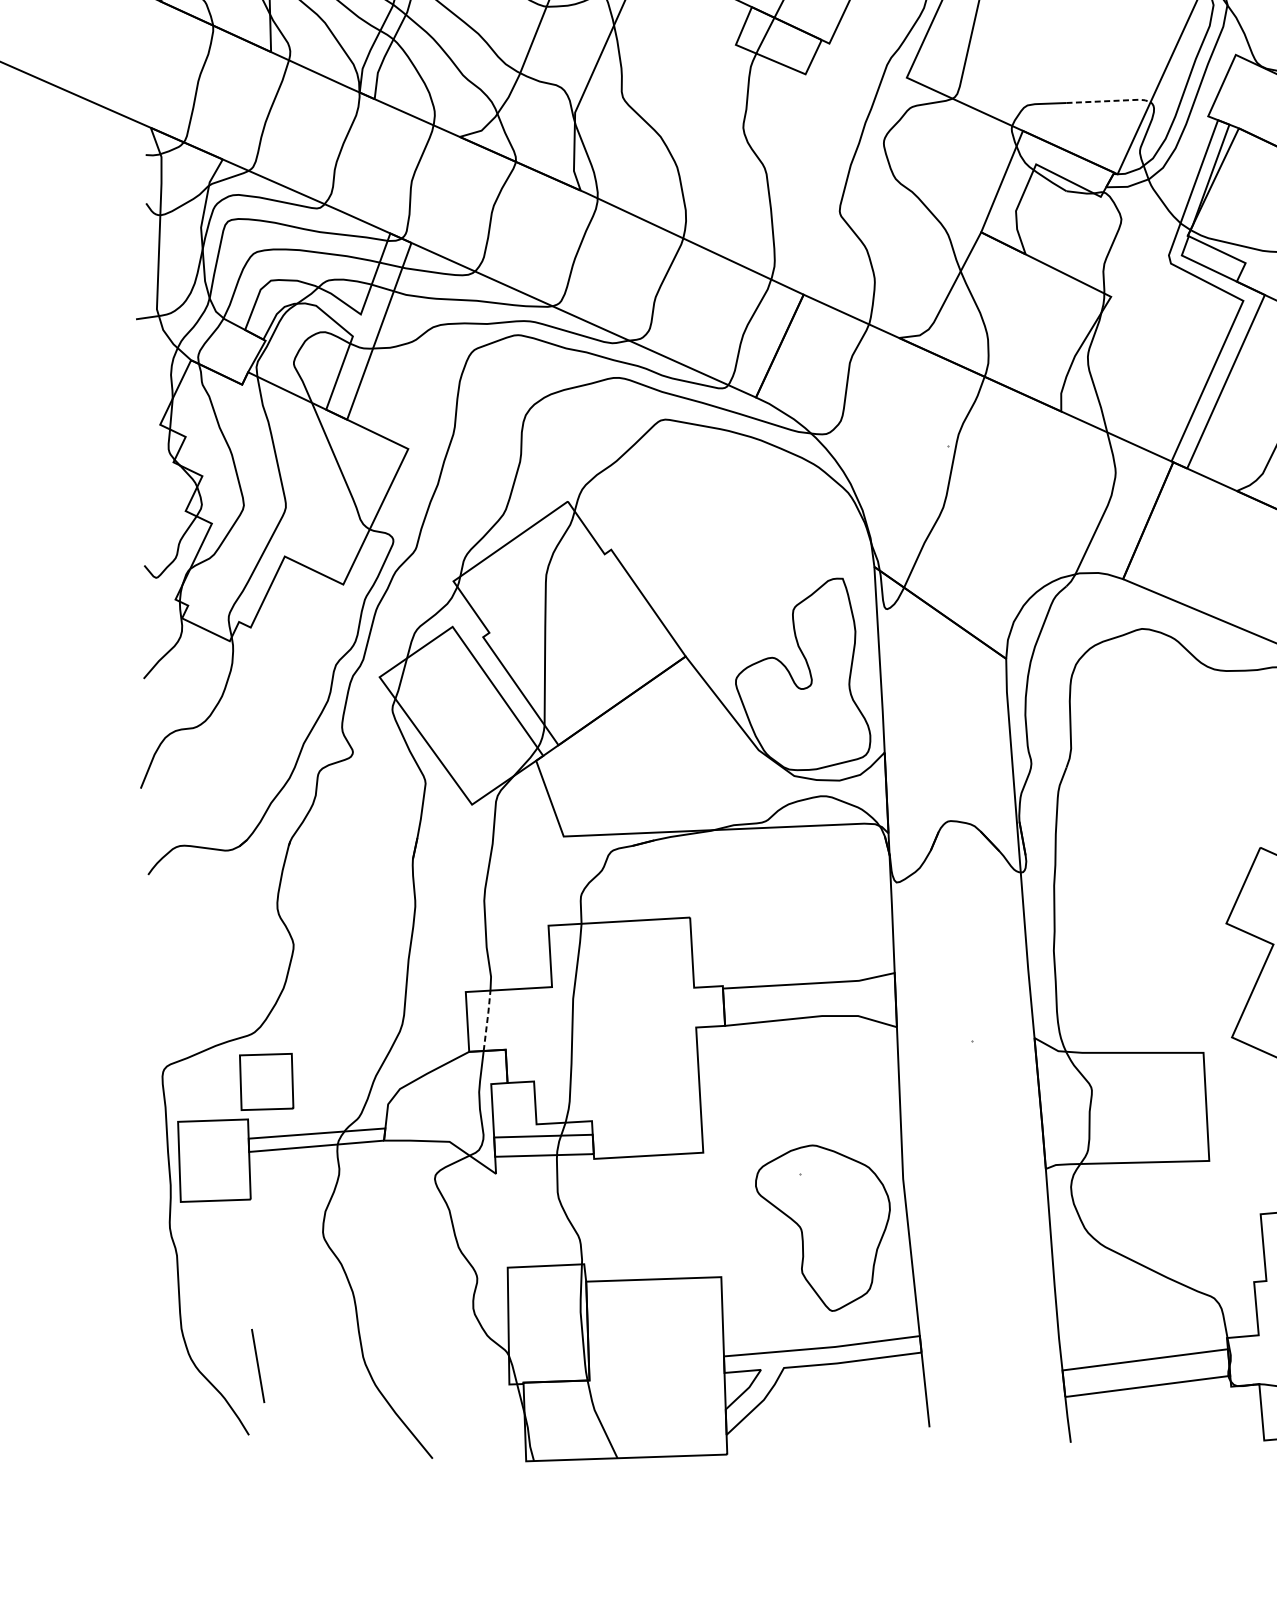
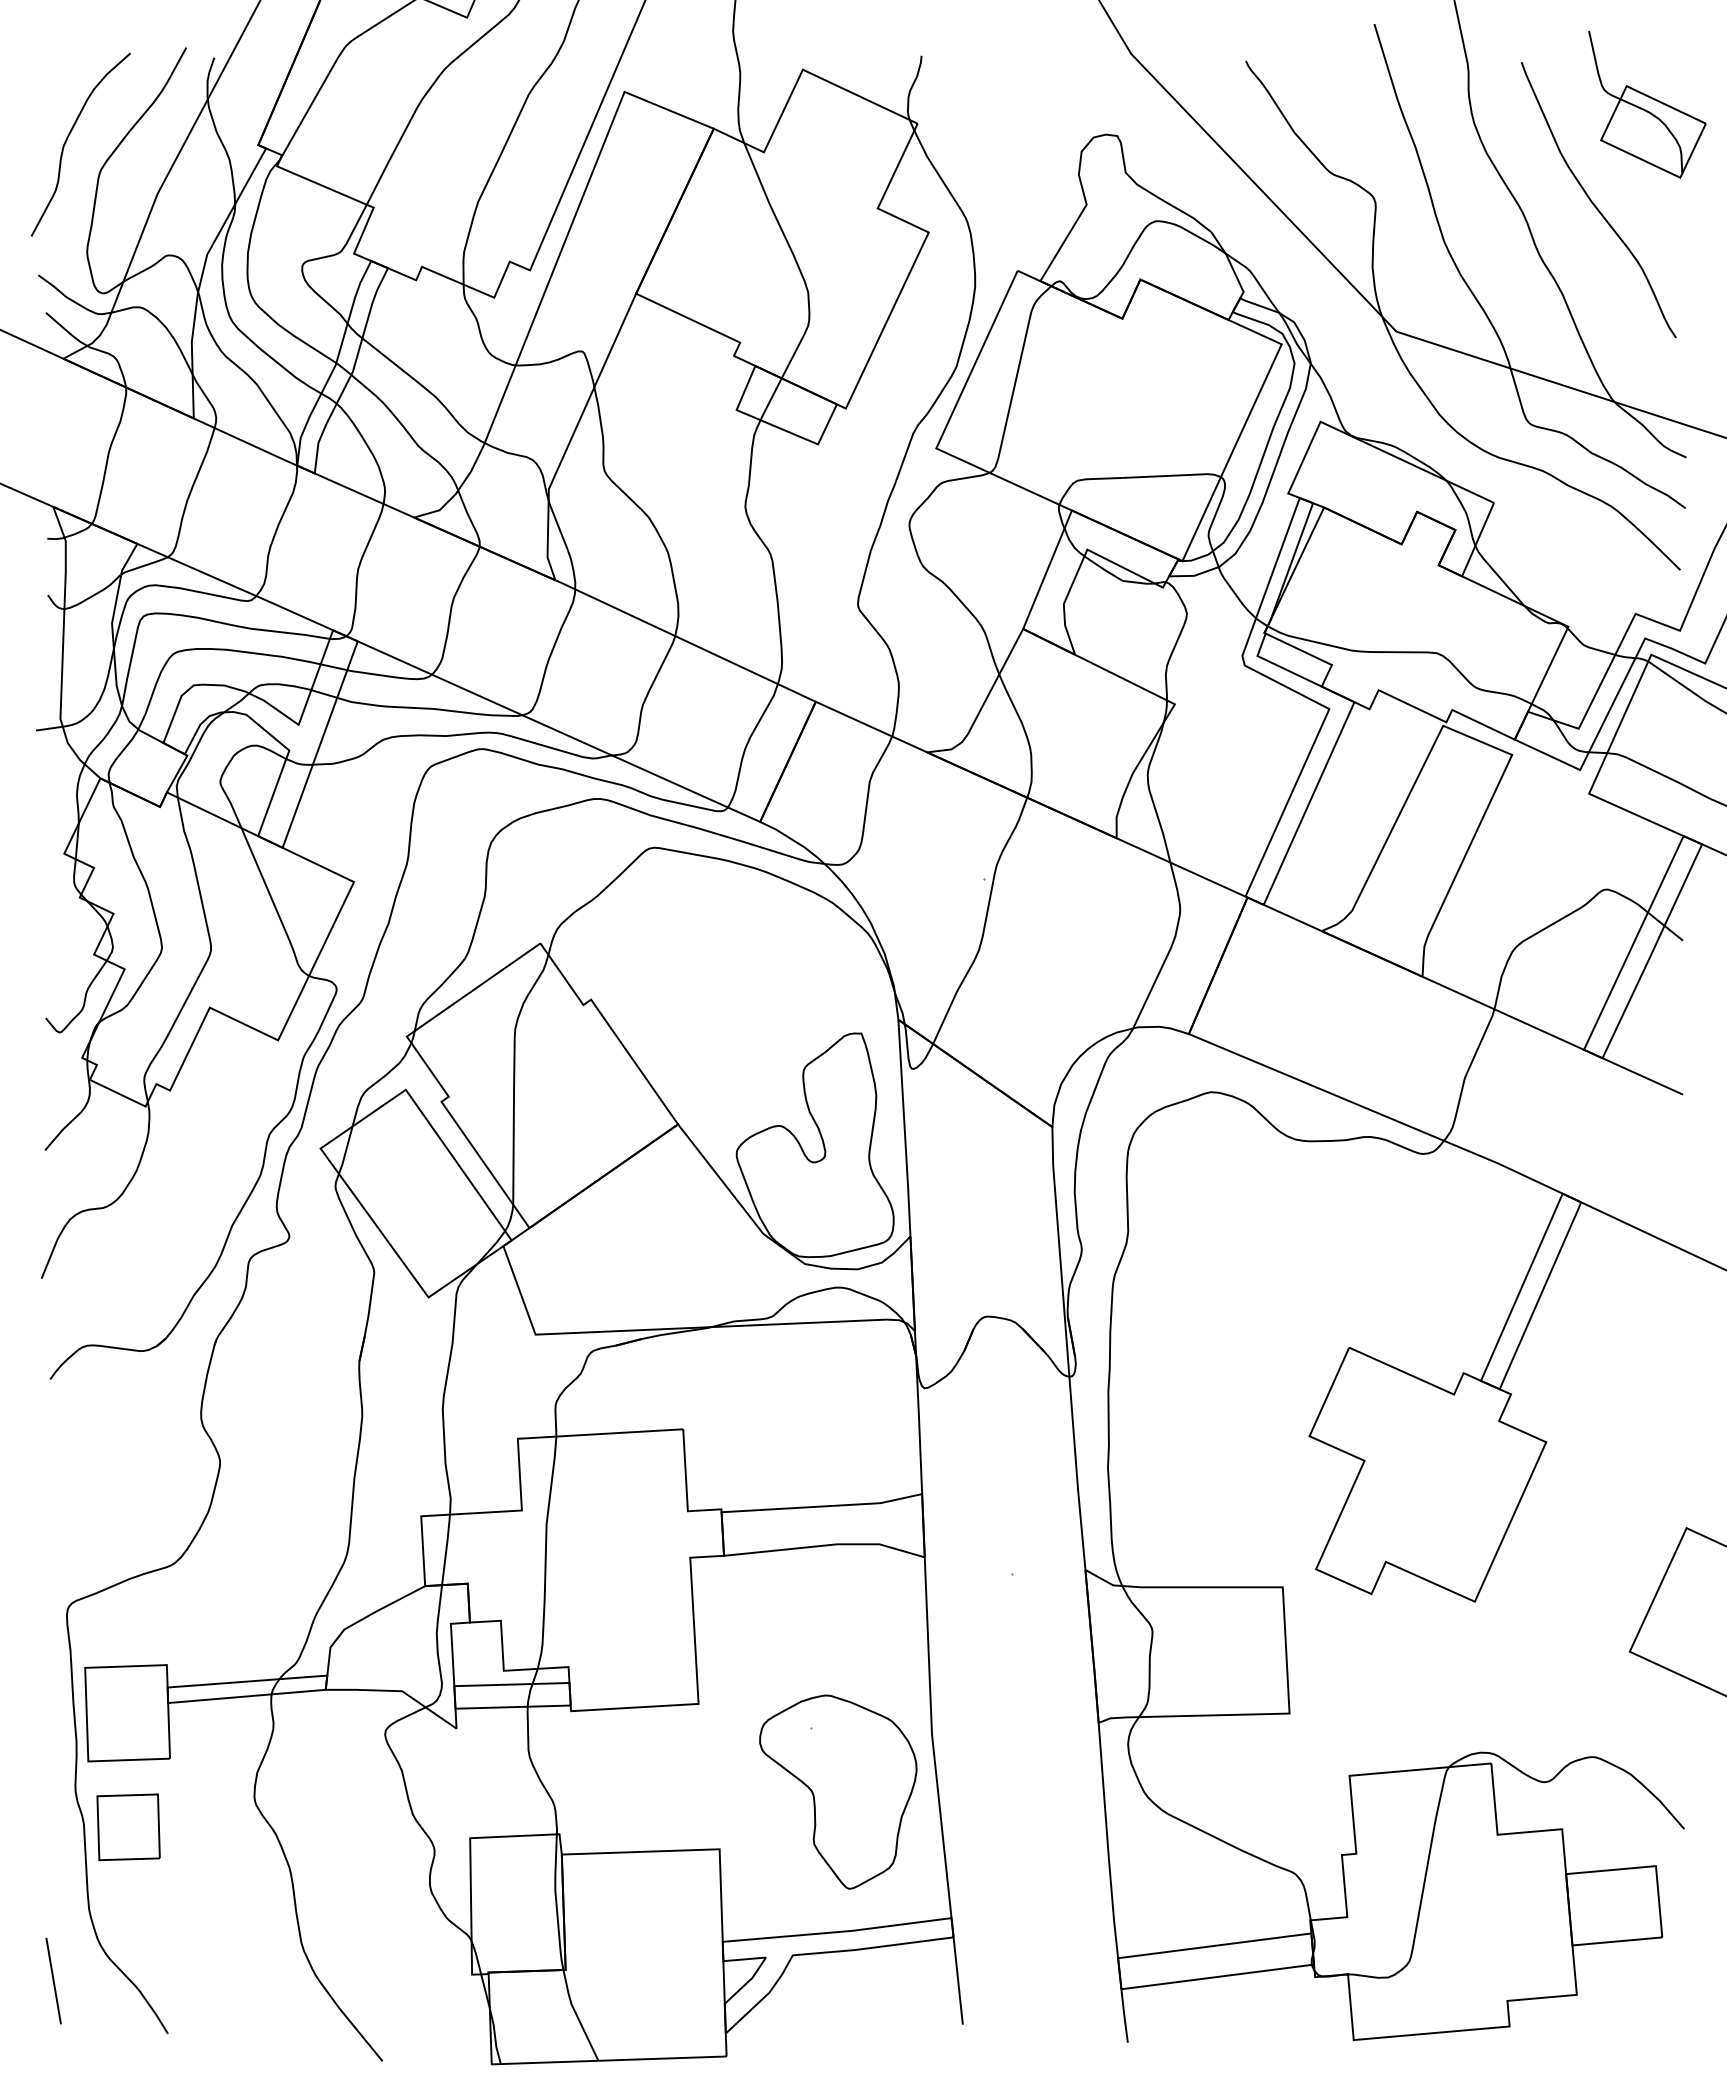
line: (1109, 100) -> (1173, 475), dashed -> solid
line: (487, 1019) -> (446, 1548), dashed -> solid
part: (266, 1082) -> (128, 1827), moved
line: (258, 1365) -> (53, 1980), moved

